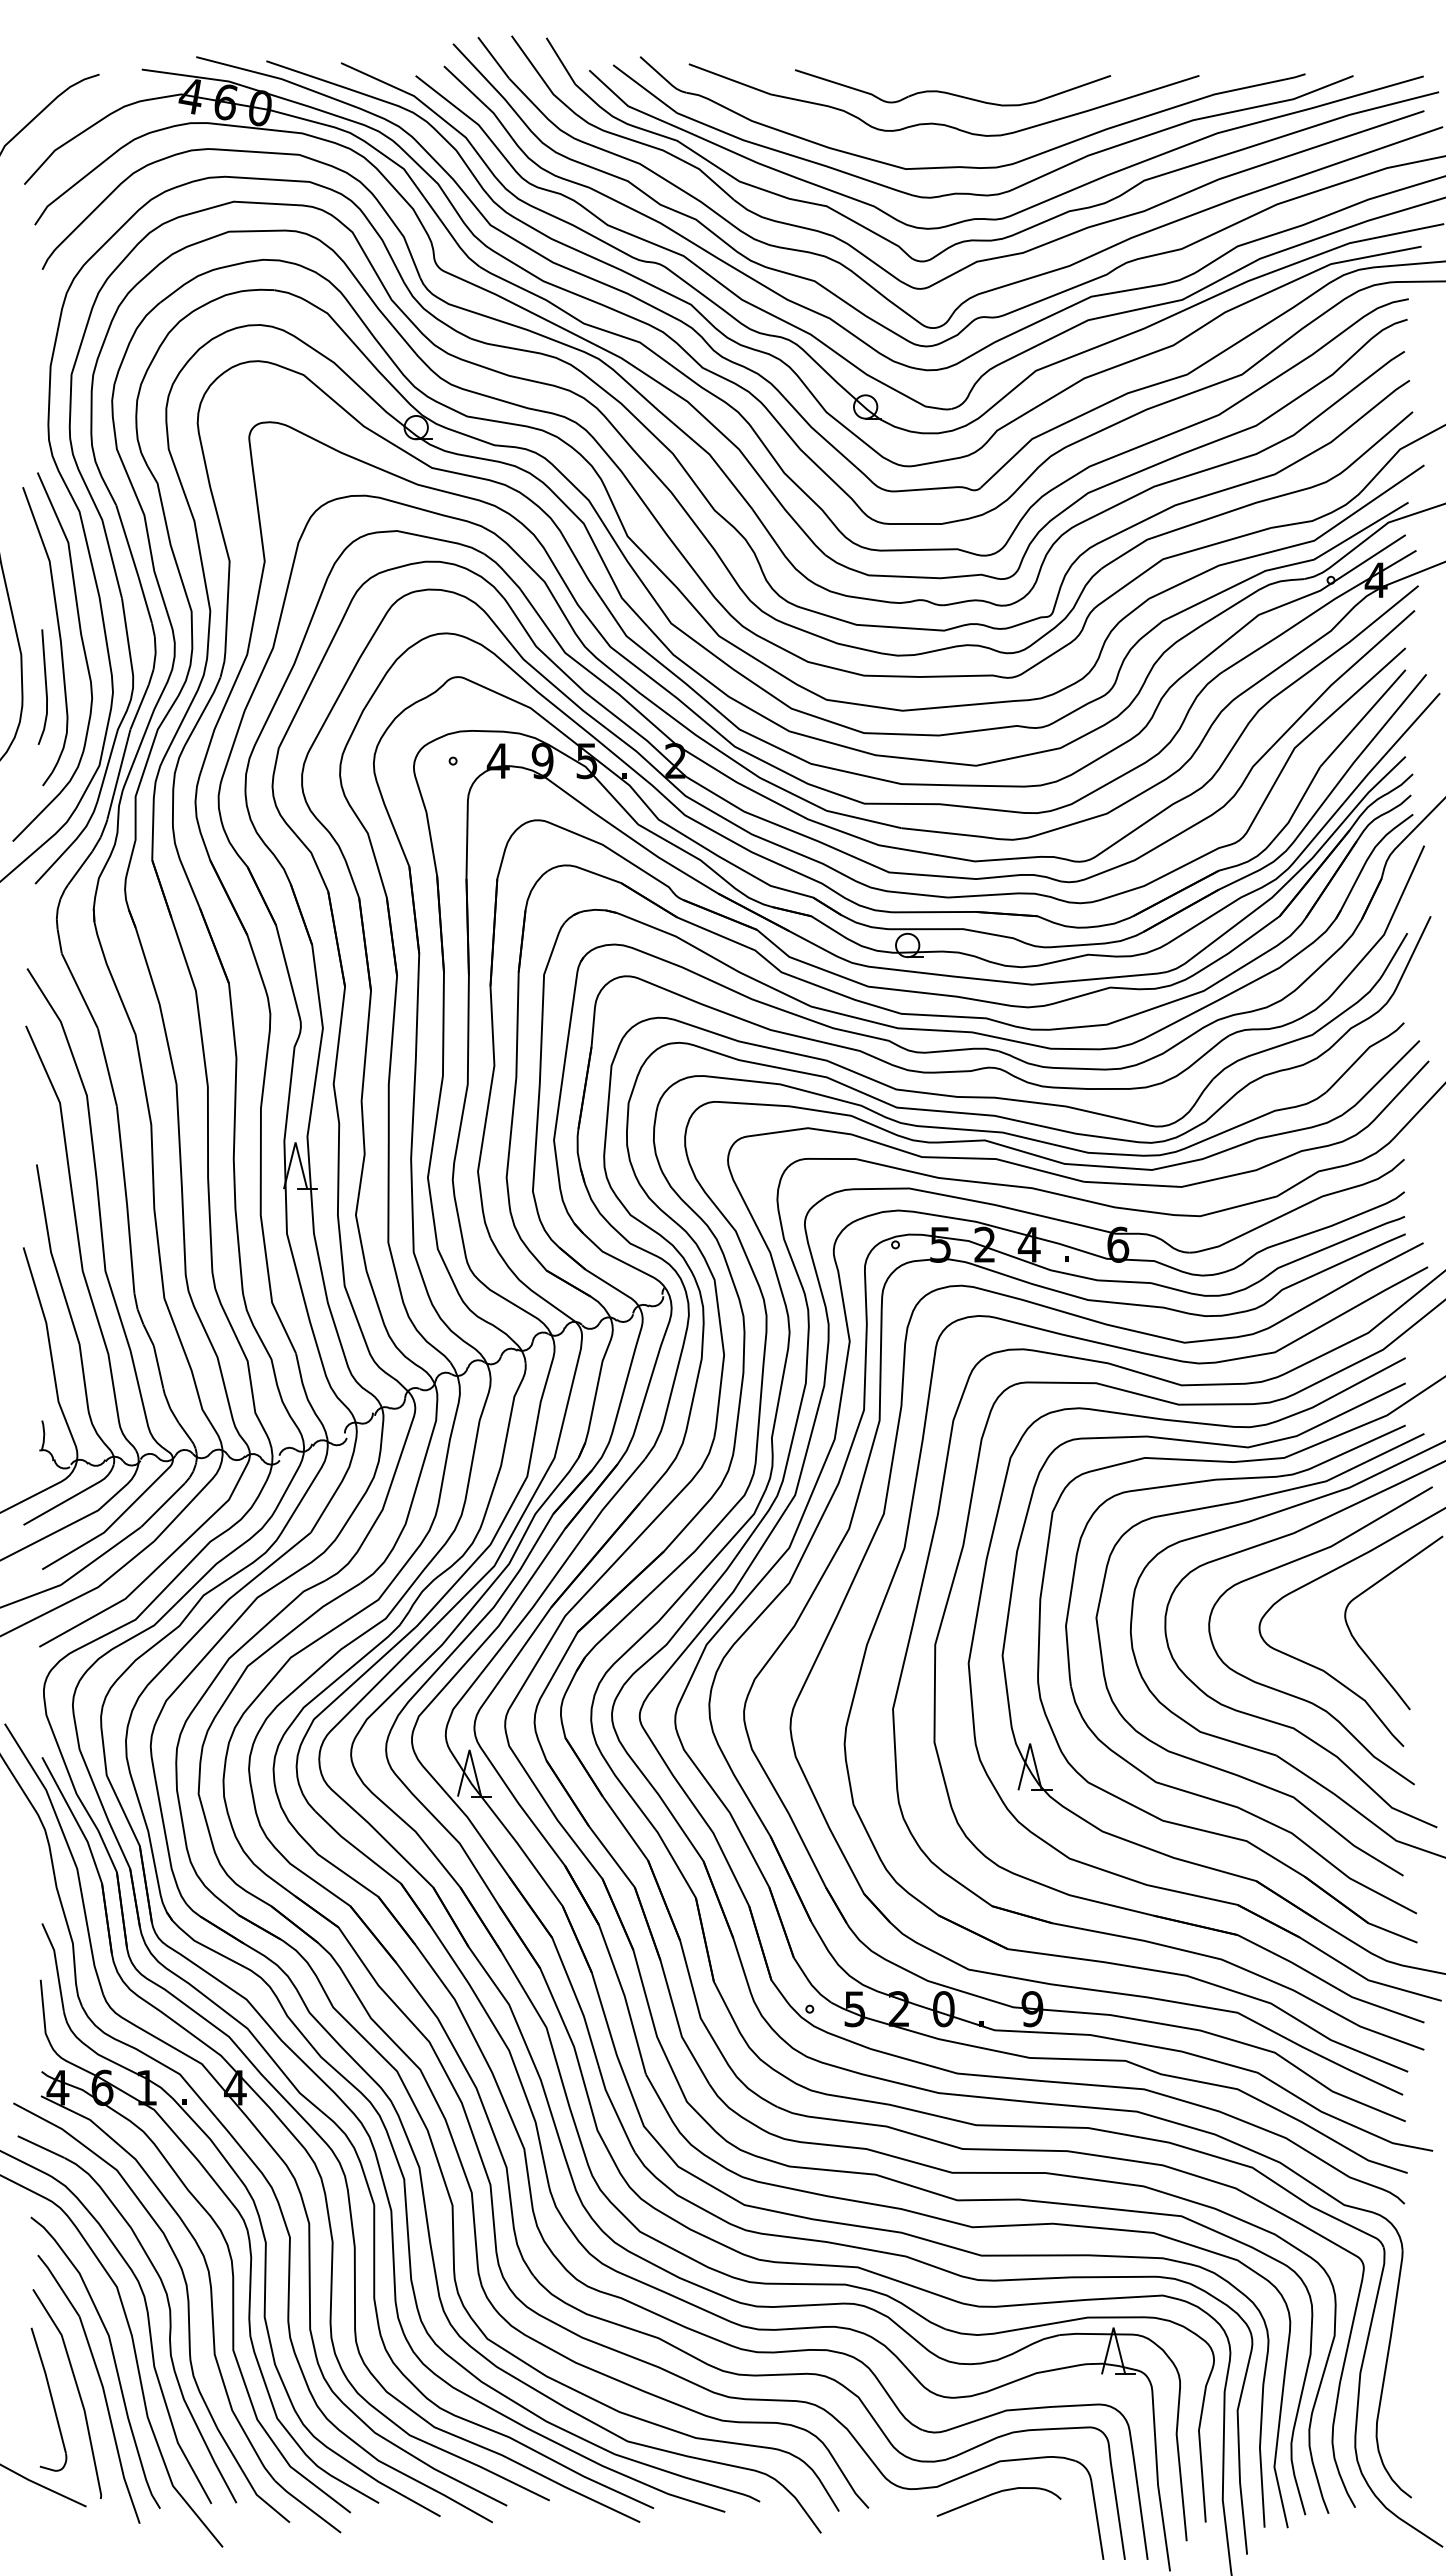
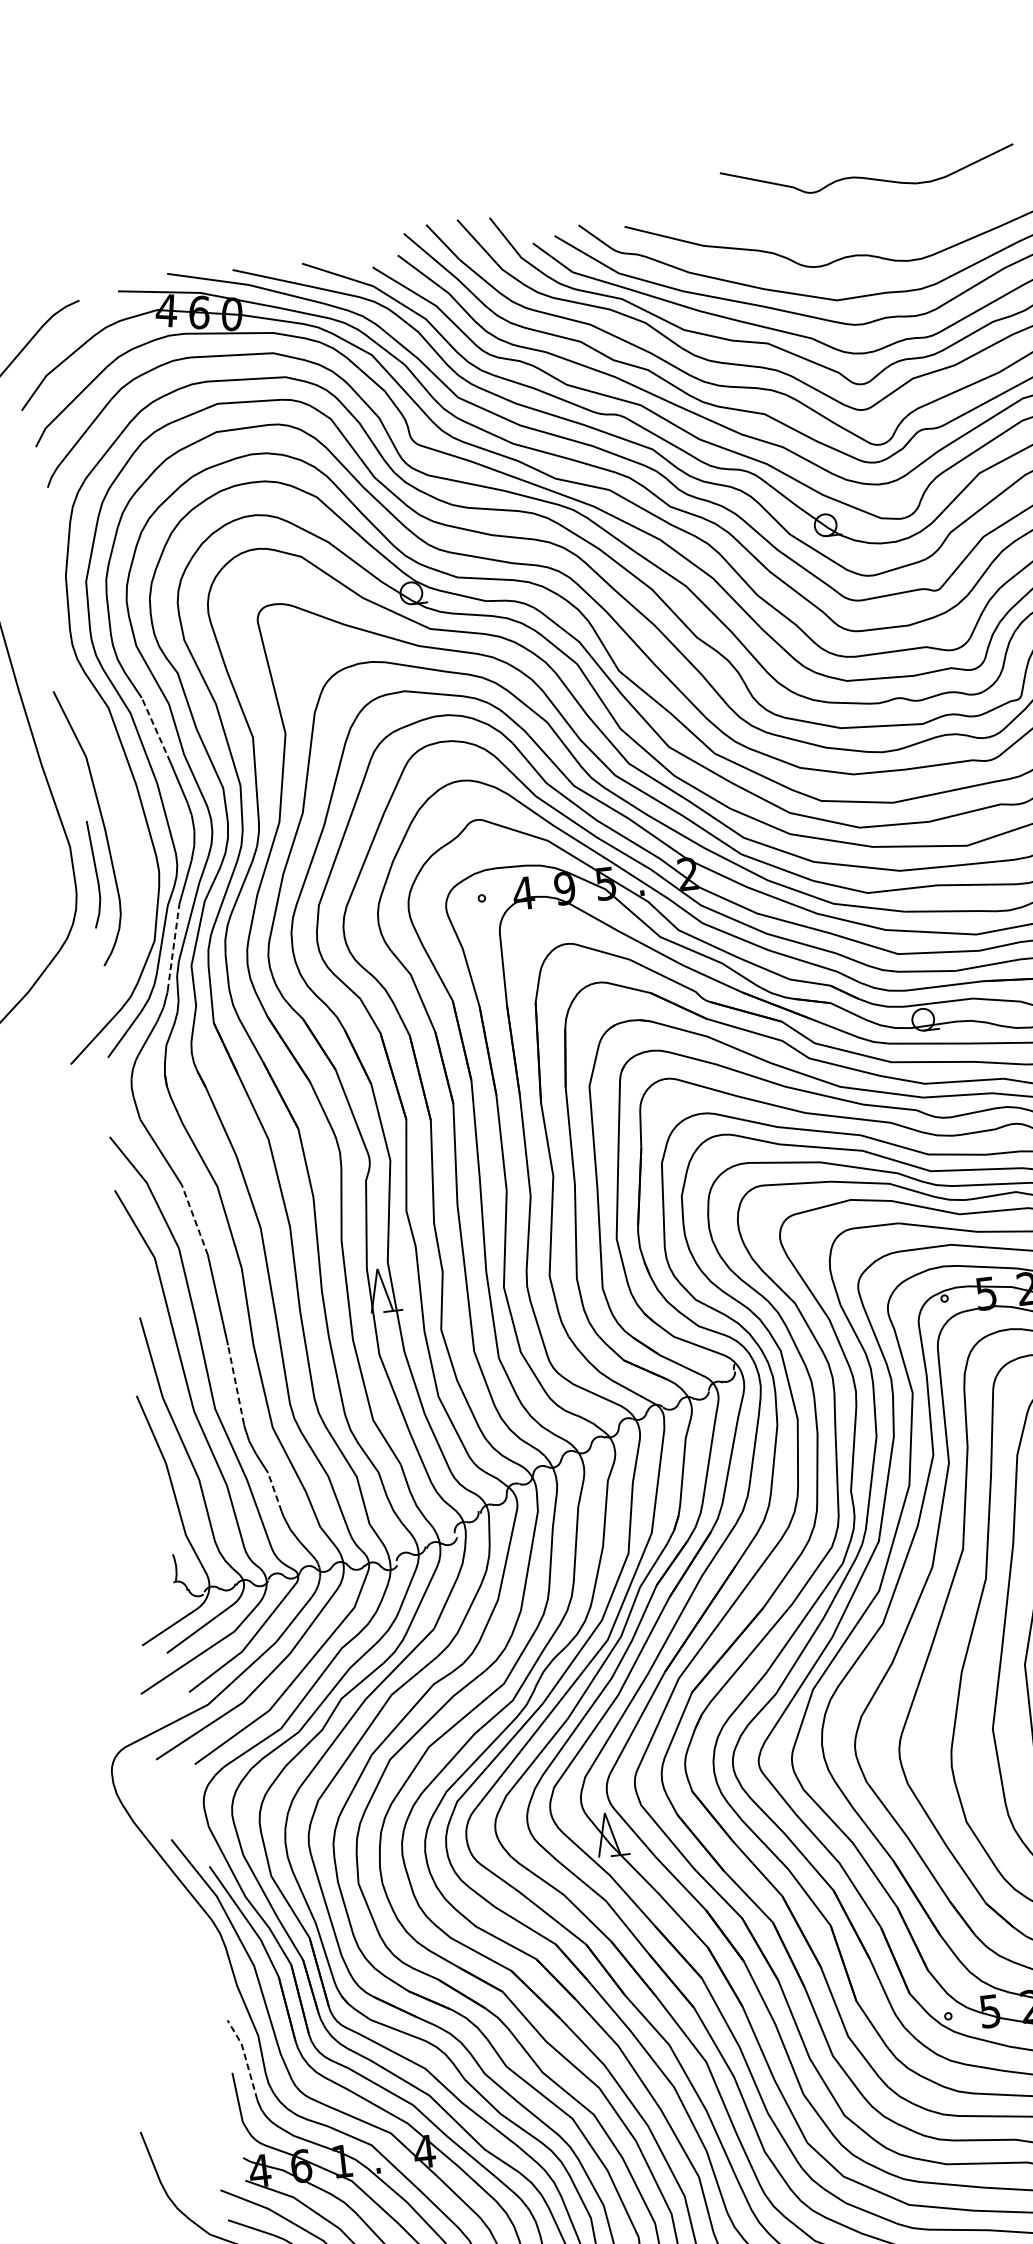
part: (953, 87) -> (868, 172), moved
line: (127, 541) -> (156, 730), solid -> dashed
curve: (82, 647) -> (126, 833), removed
line: (118, 774) -> (173, 947), solid -> dashed
line: (107, 1067) -> (194, 1219), solid -> dashed
line: (130, 1247) -> (235, 1384), solid -> dashed
line: (158, 1367) -> (274, 1492), solid -> dashed
line: (56, 1965) -> (245, 2057), solid -> dashed

